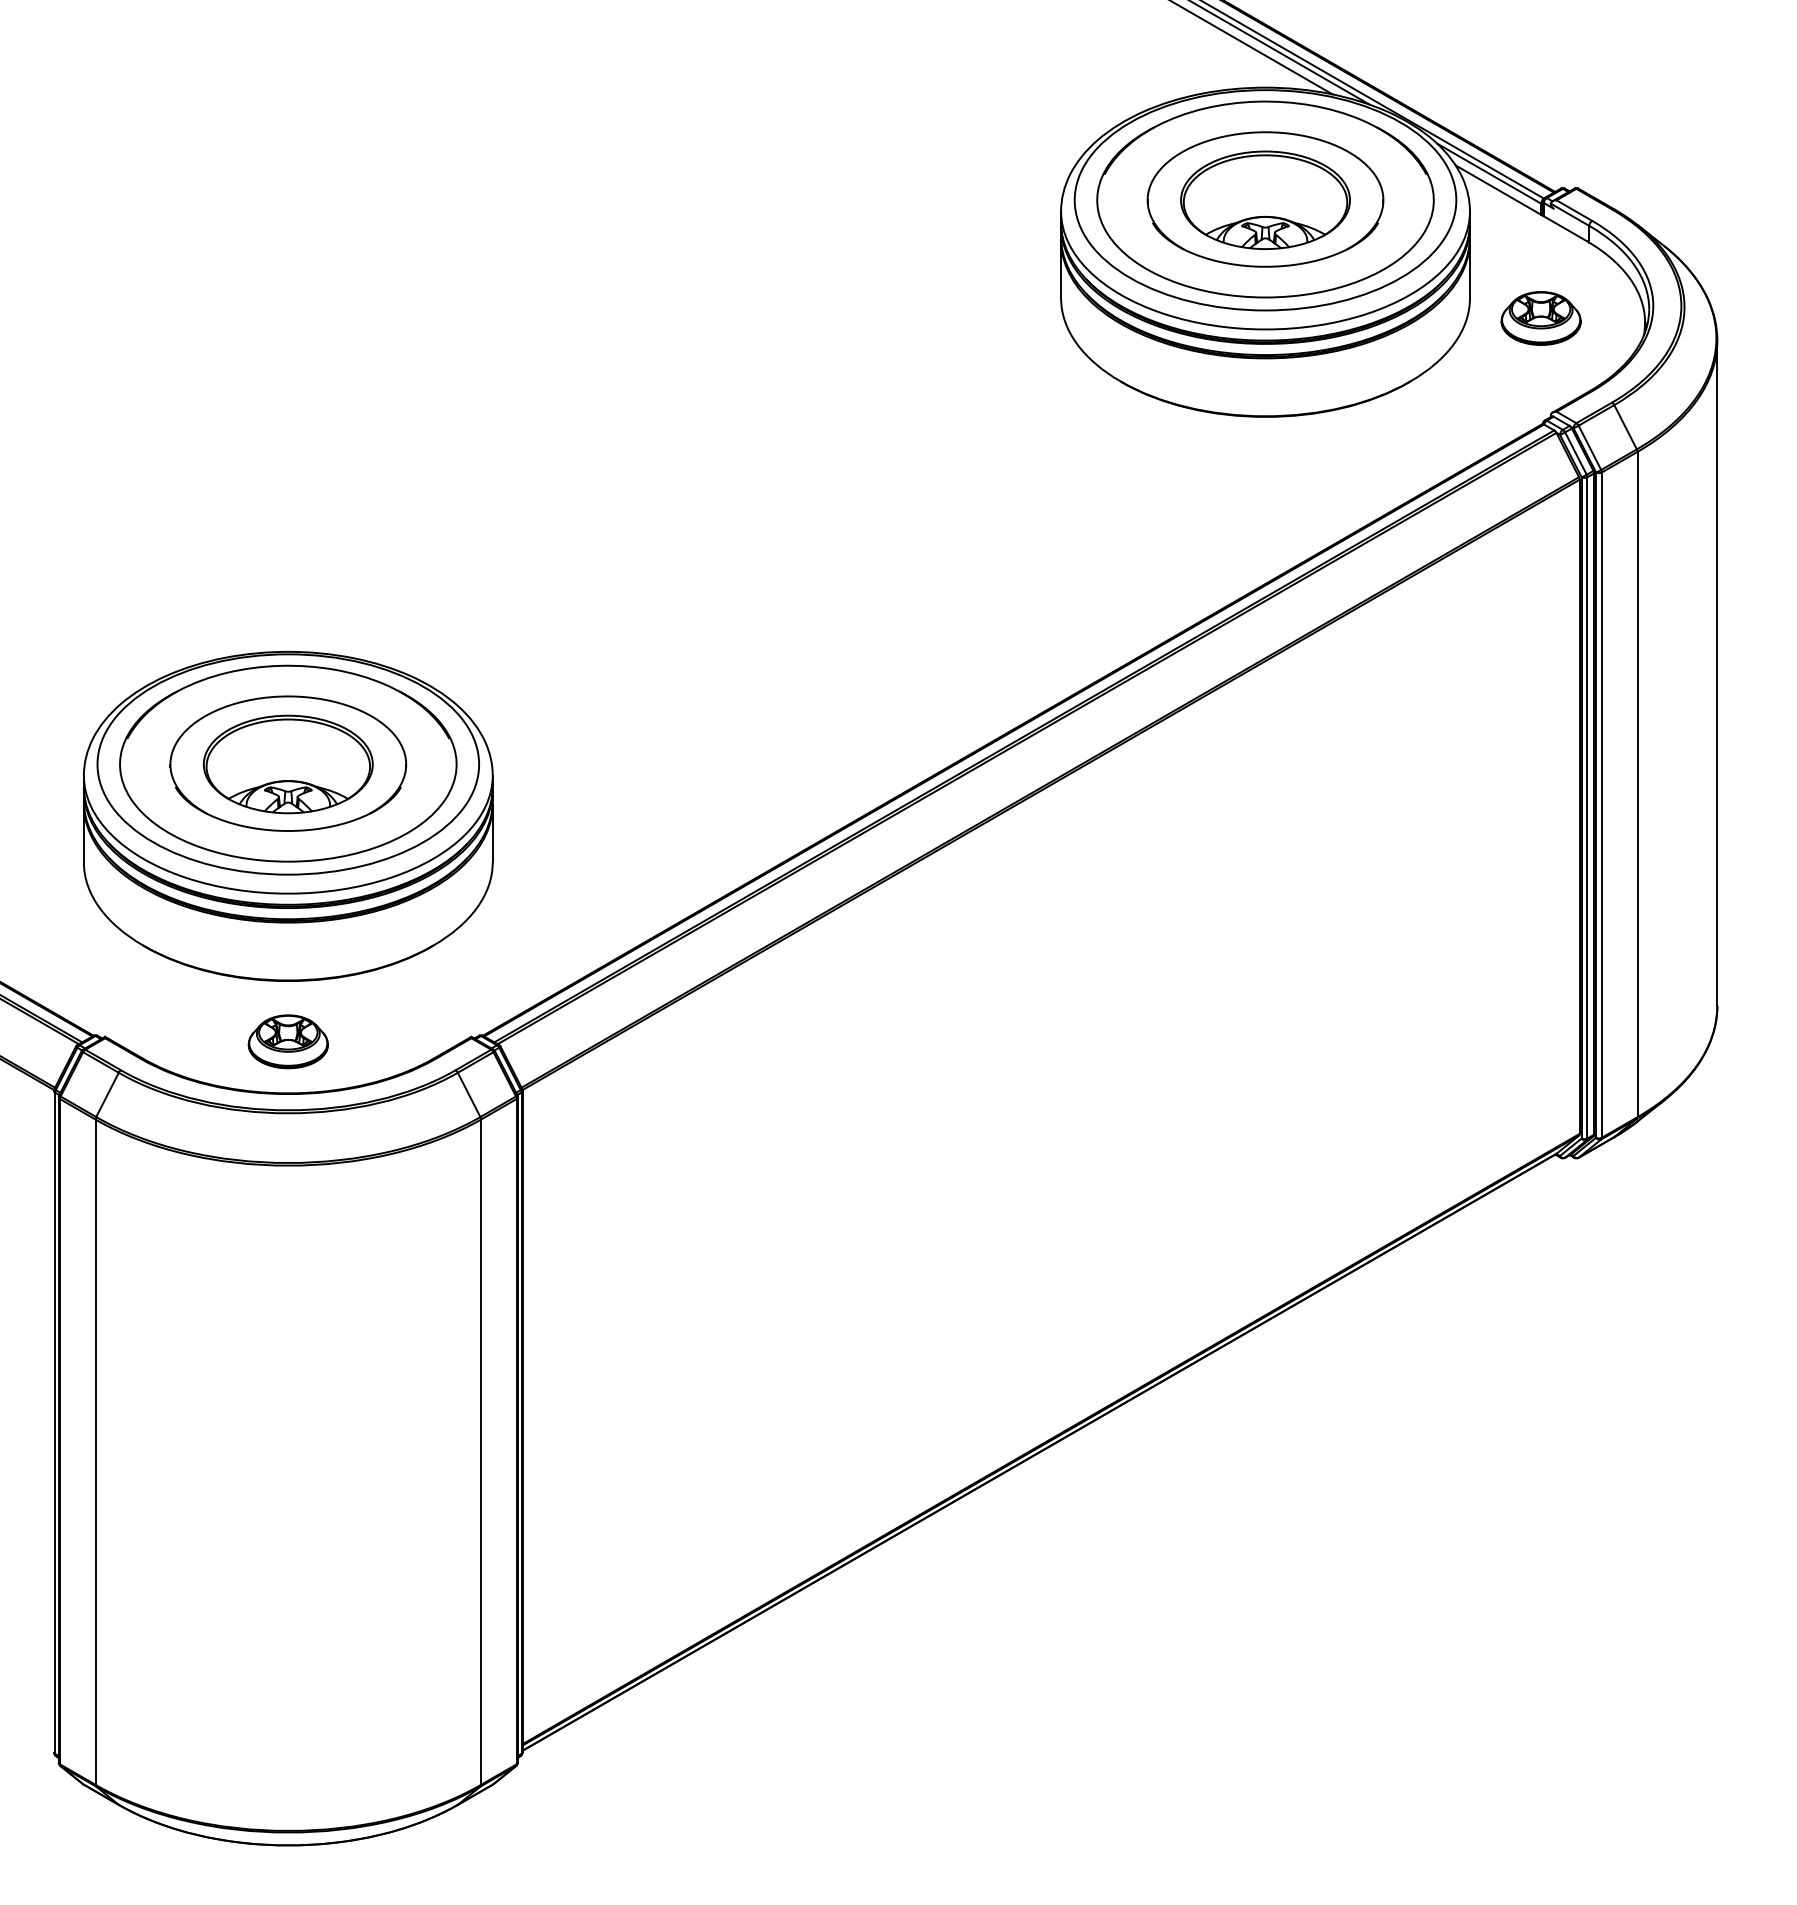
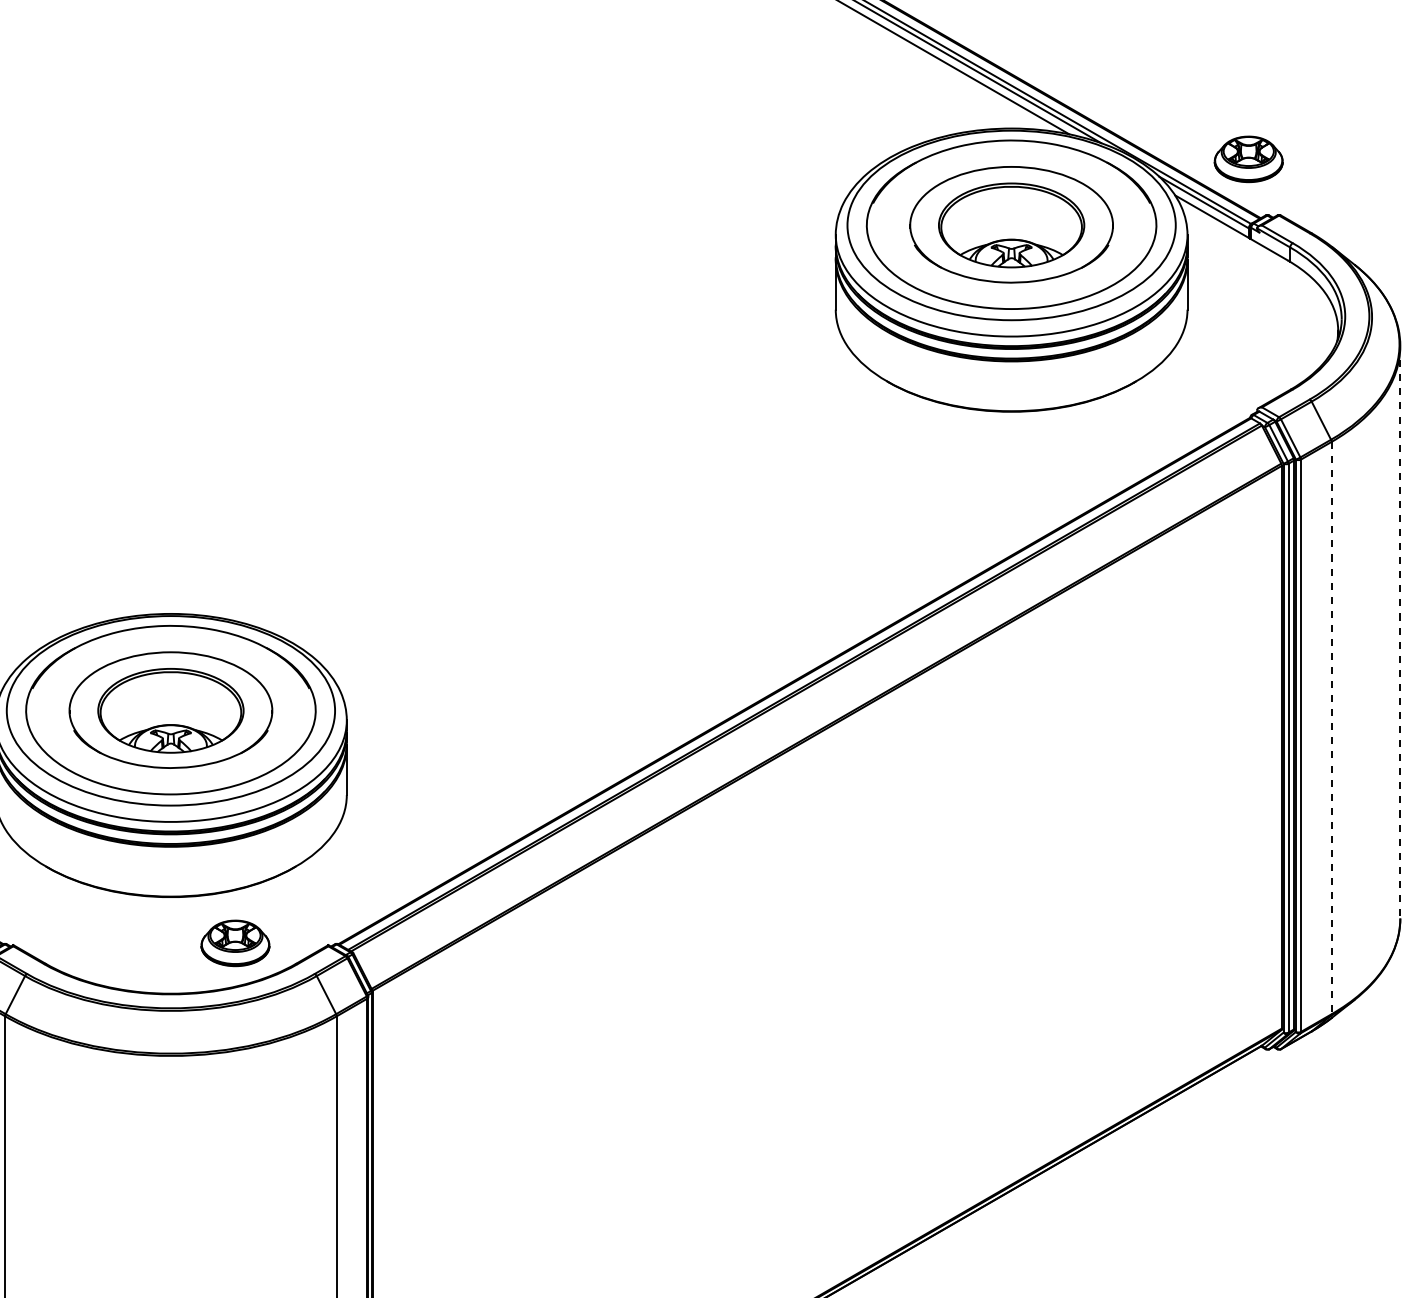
part: (1540, 318) -> (1248, 159), moved
line: (1717, 673) -> (1400, 632), solid -> dashed
line: (1637, 784) -> (1331, 728), solid -> dashed
part: (287, 1041) -> (234, 943), moved

